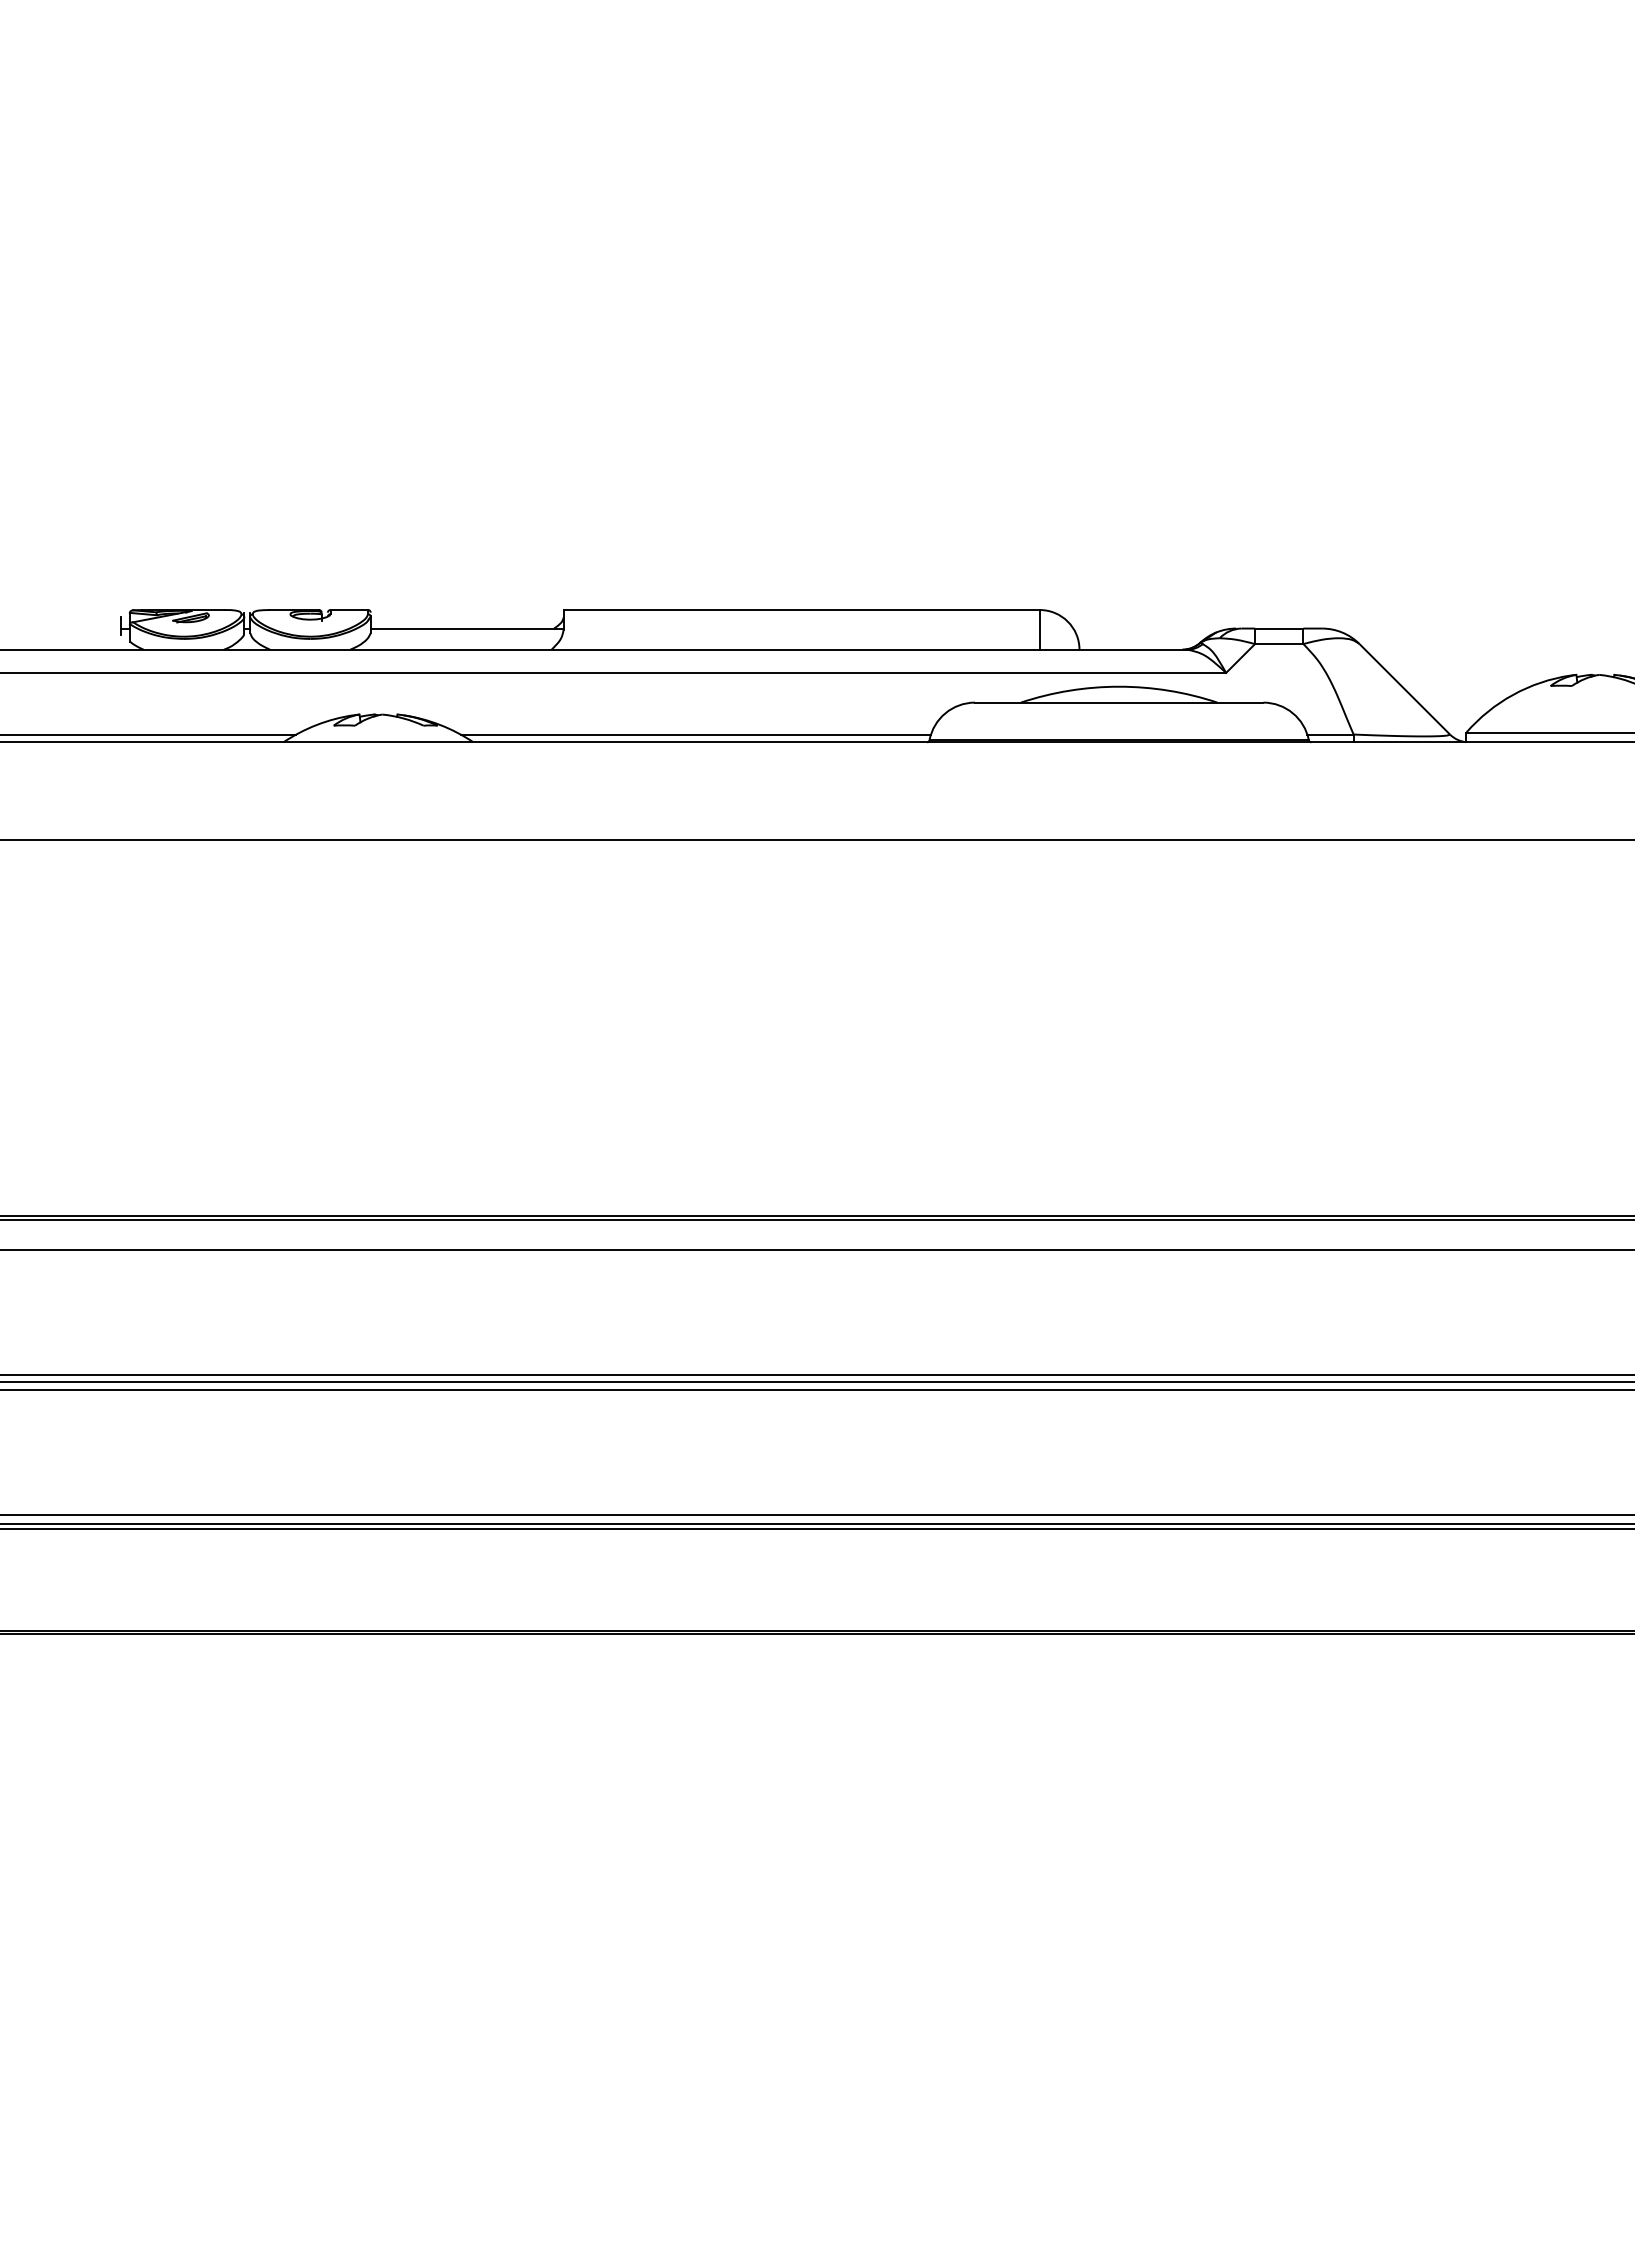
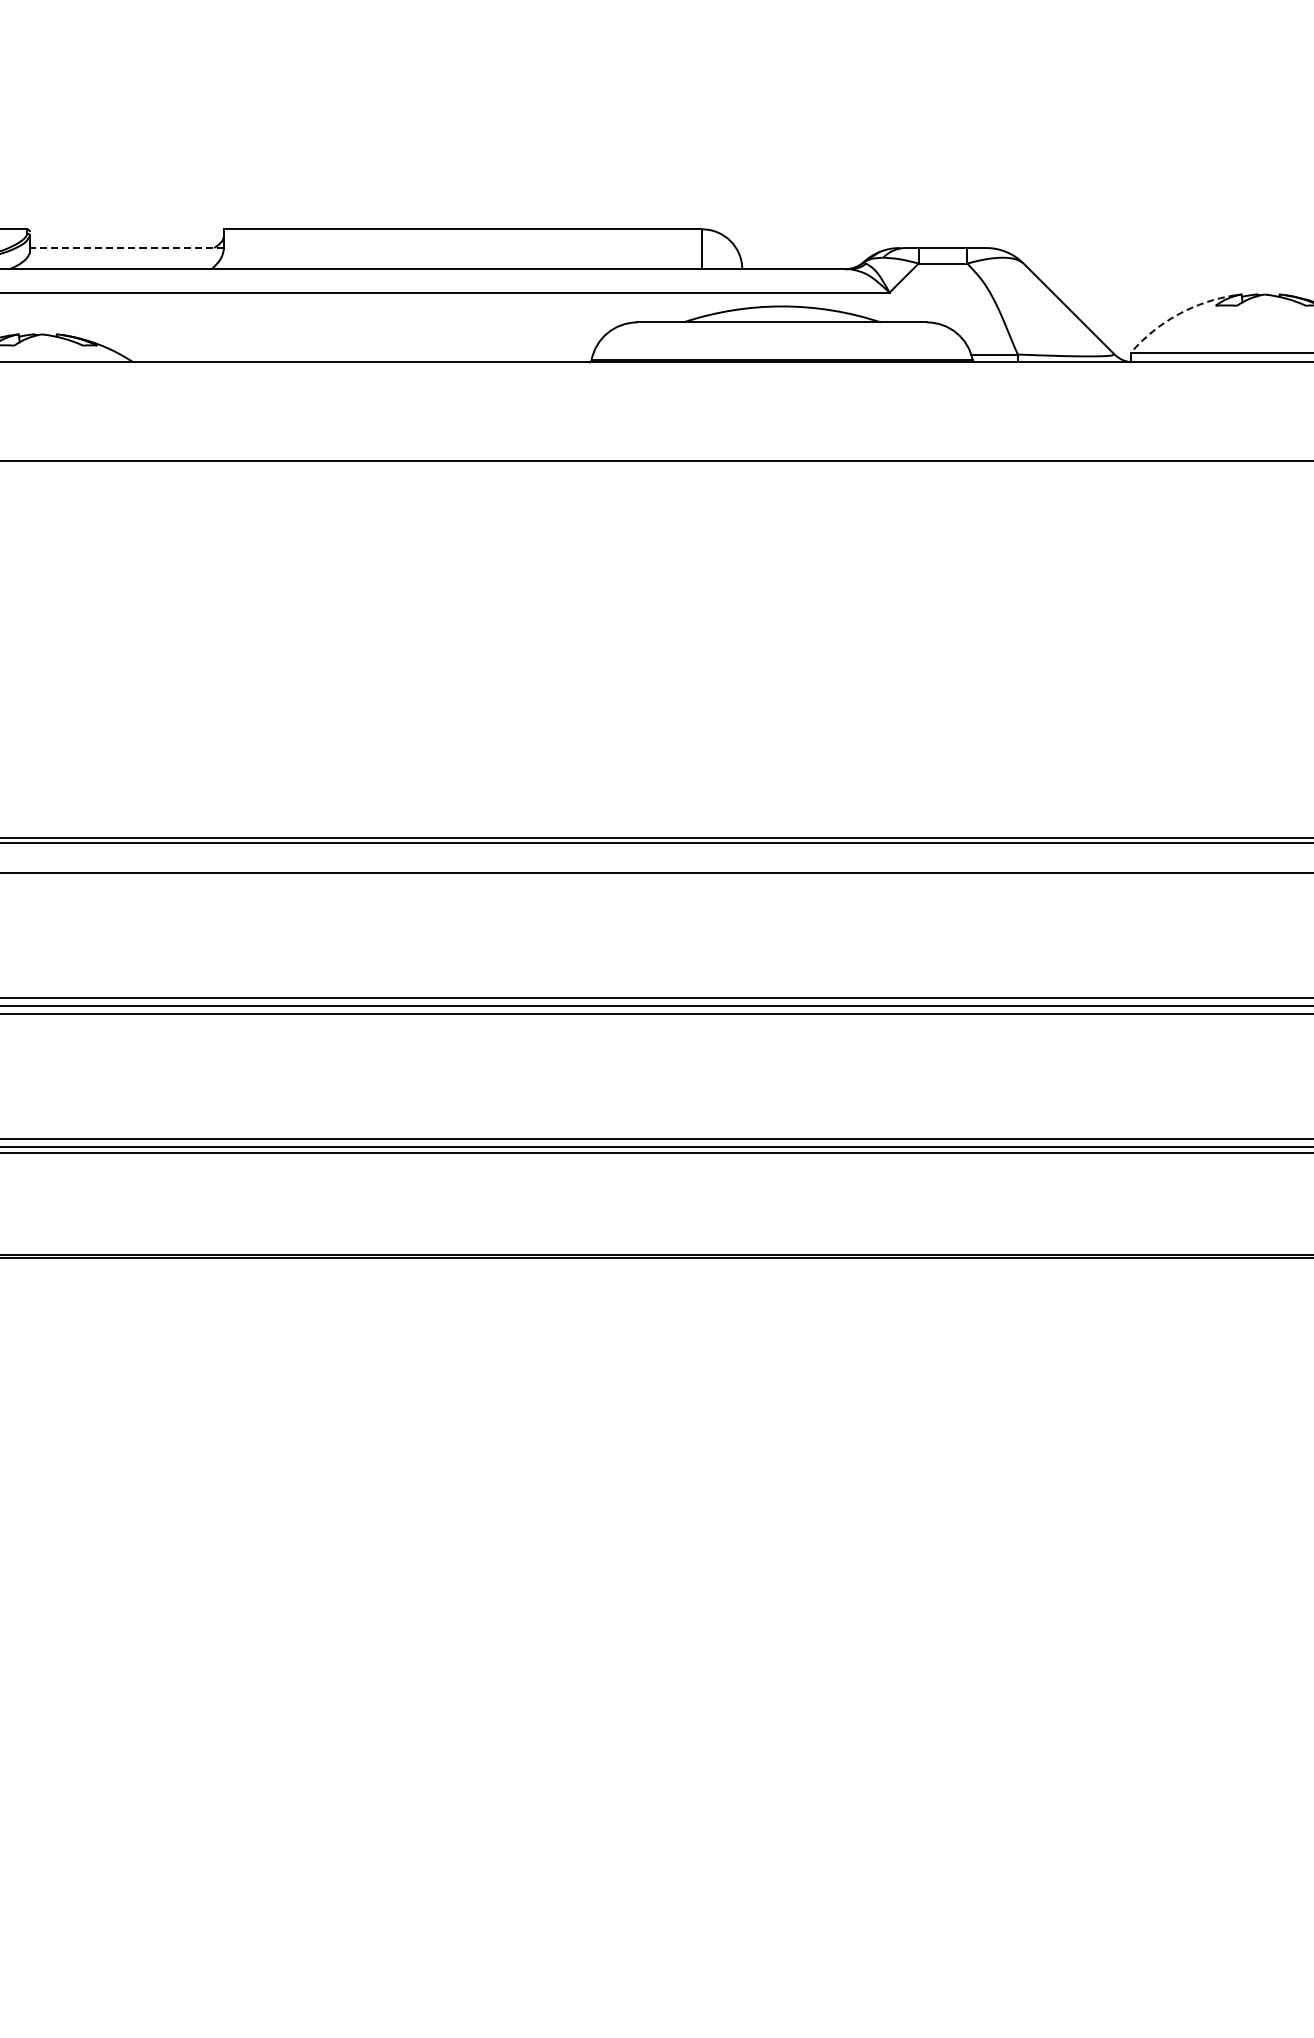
line: (466, 628) -> (126, 247), solid -> dashed
arc: (1513, 694) -> (1178, 314), solid -> dashed
line: (695, 734) -> (356, 354), removed

